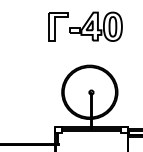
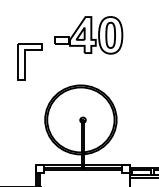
part: (58, 26) -> (30, 62), moved

